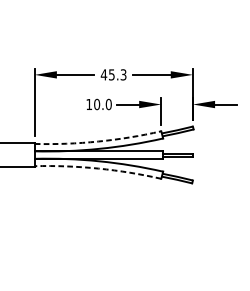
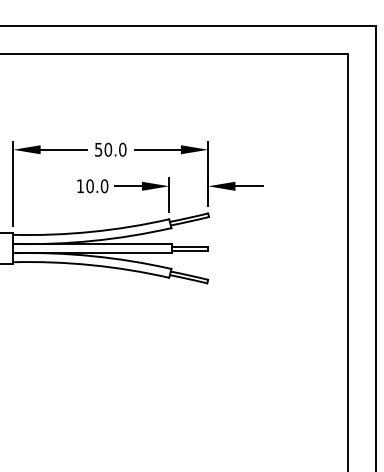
text: (113, 74) -> (110, 149), 45.3 -> 50.0
arc: (98, 141) -> (91, 231), dashed -> solid
arc: (98, 168) -> (91, 265), dashed -> solid

